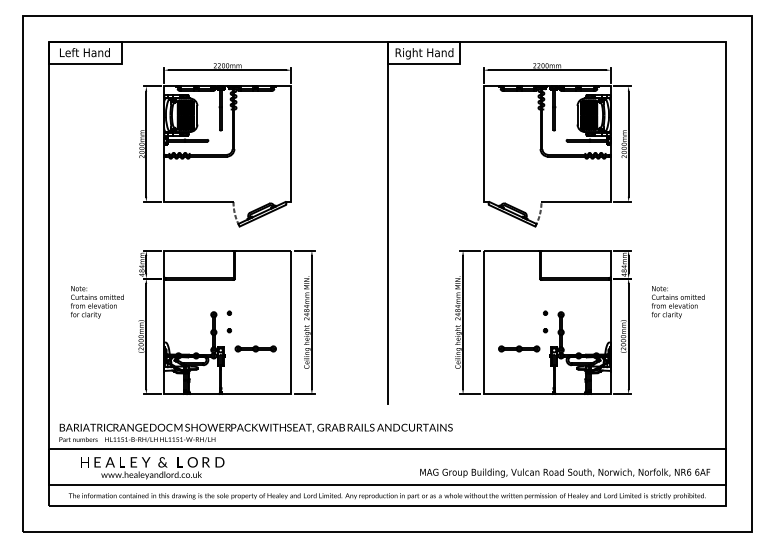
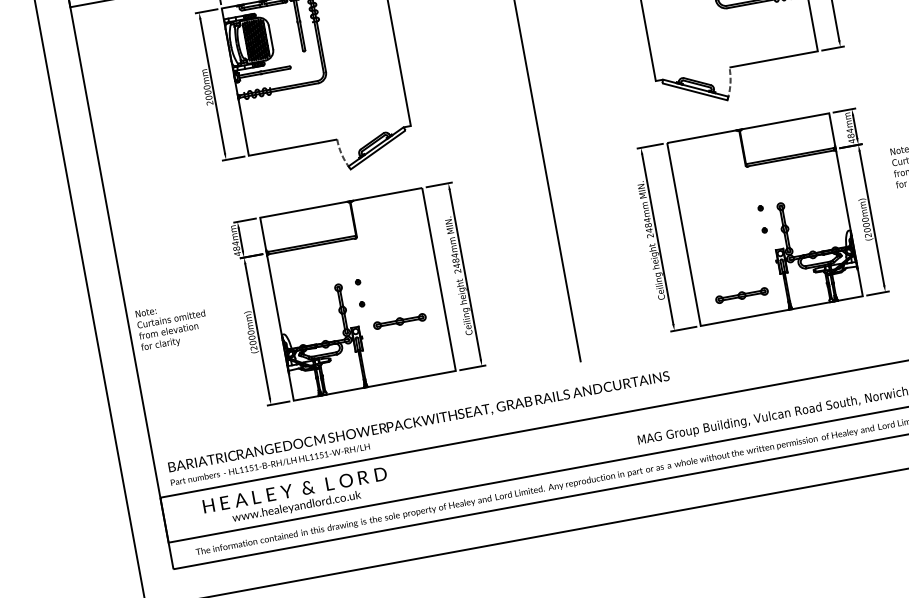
text: (96, 302) -> (171, 326), moved
part: (519, 348) -> (742, 294), moved

